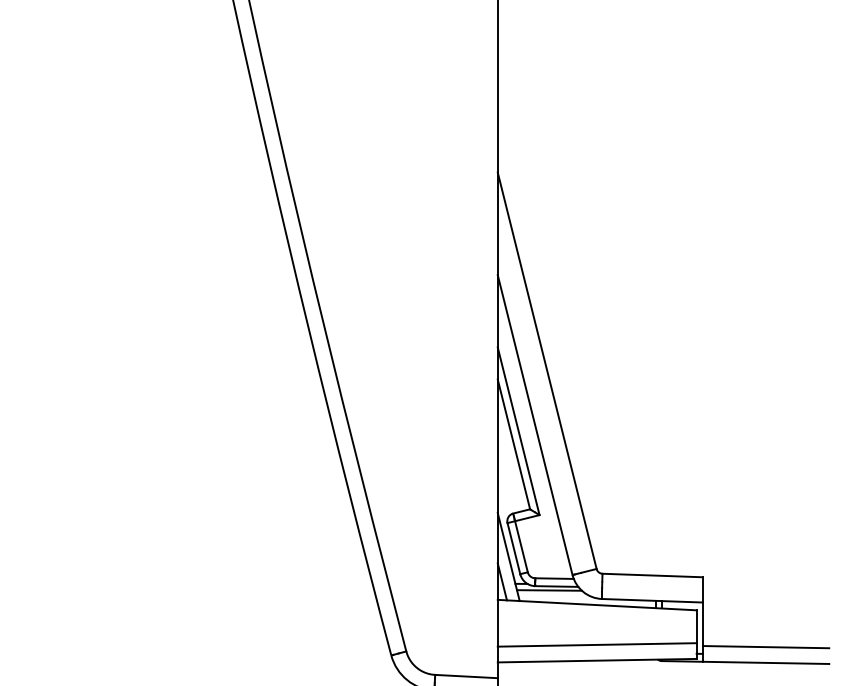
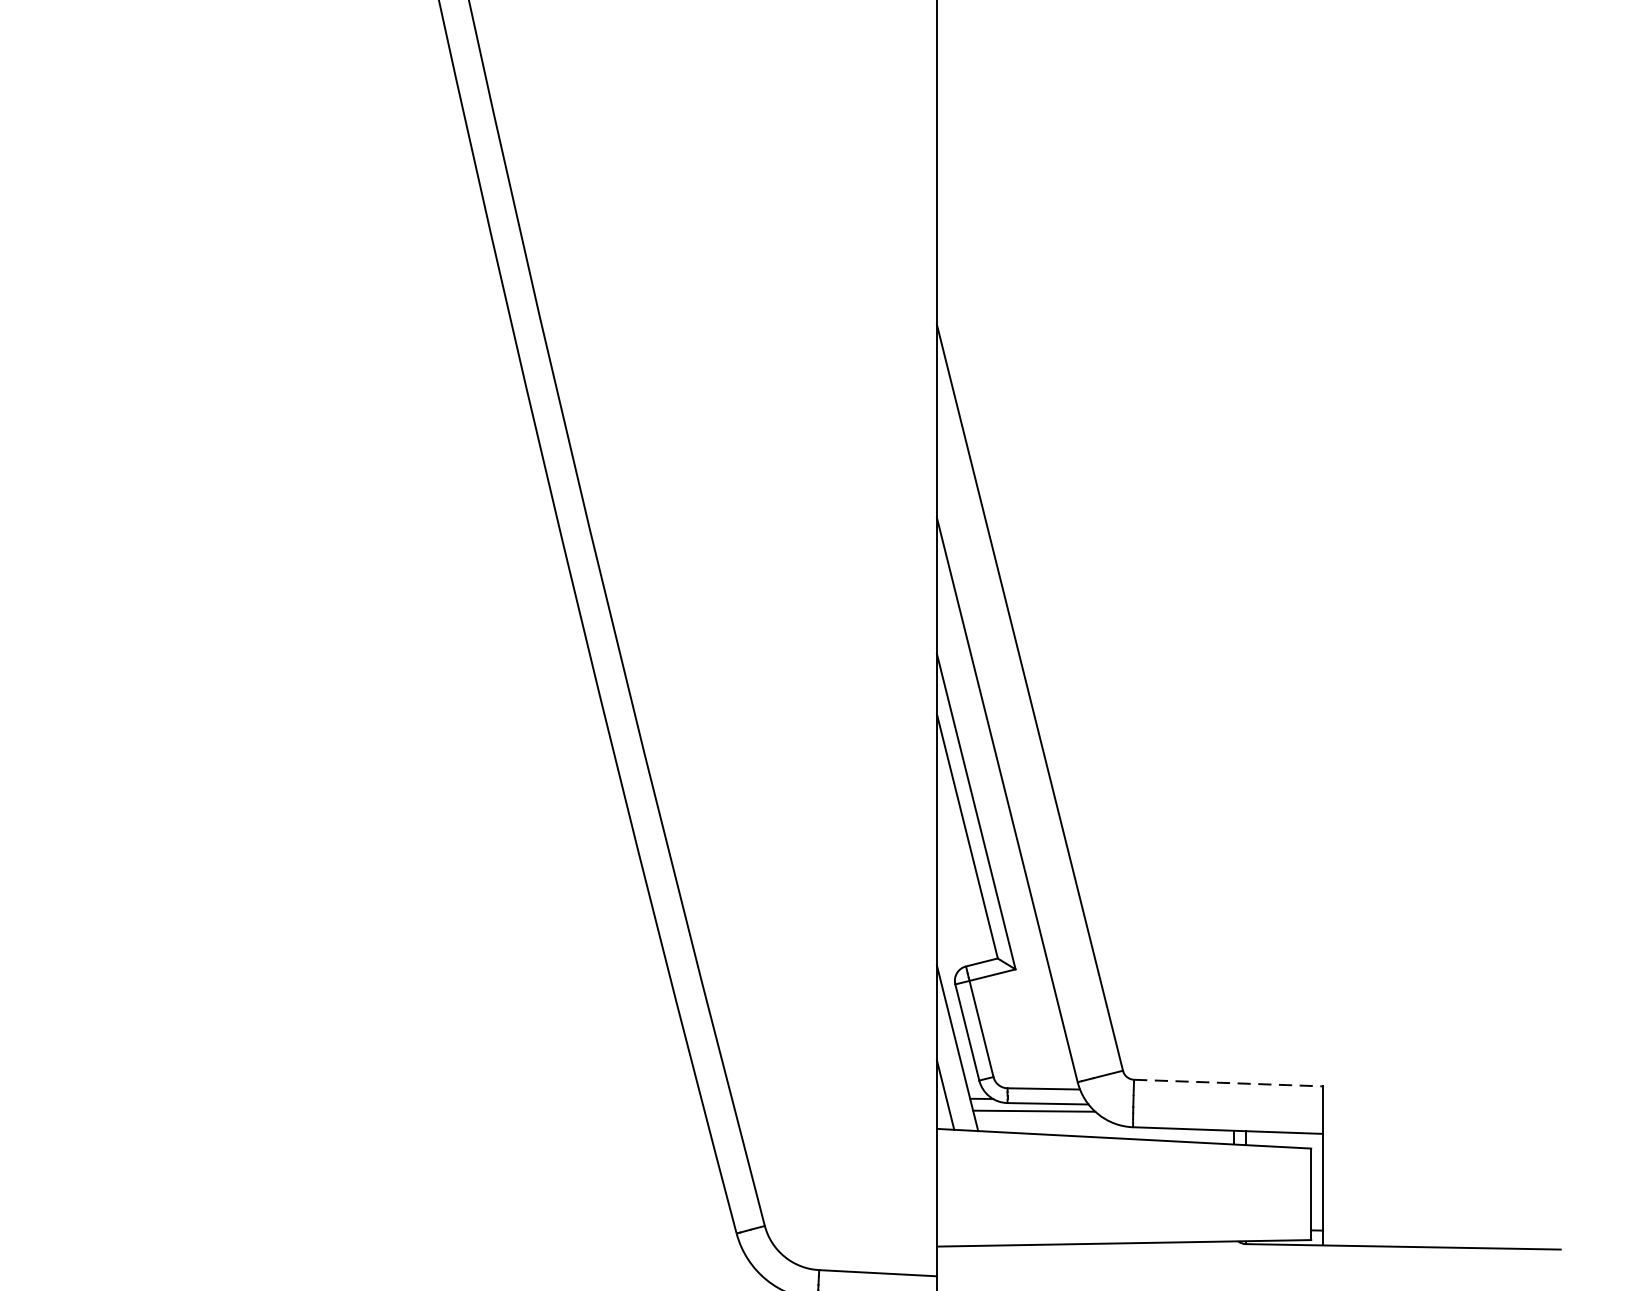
line: (653, 575) -> (1230, 1083), solid -> dashed
line: (596, 644) -> (1122, 1212), removed
line: (765, 647) -> (1440, 1218), removed

